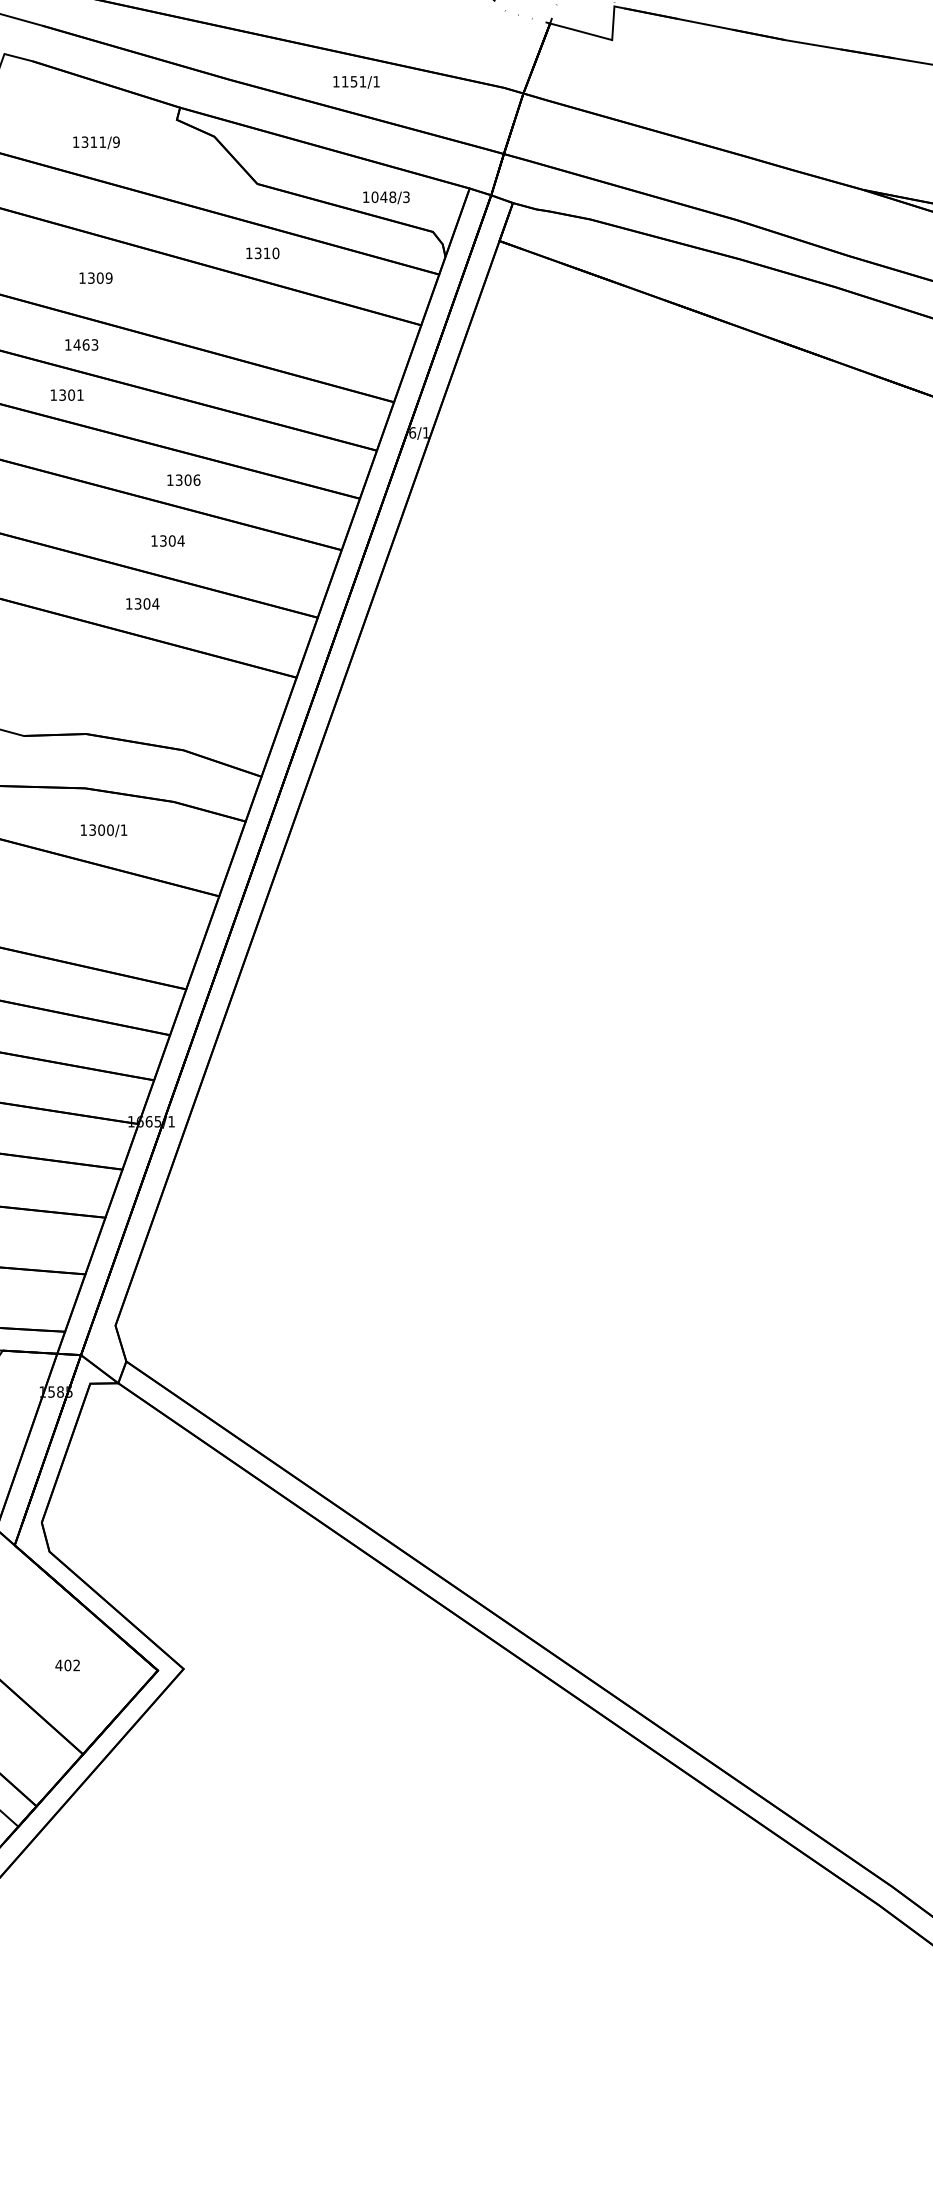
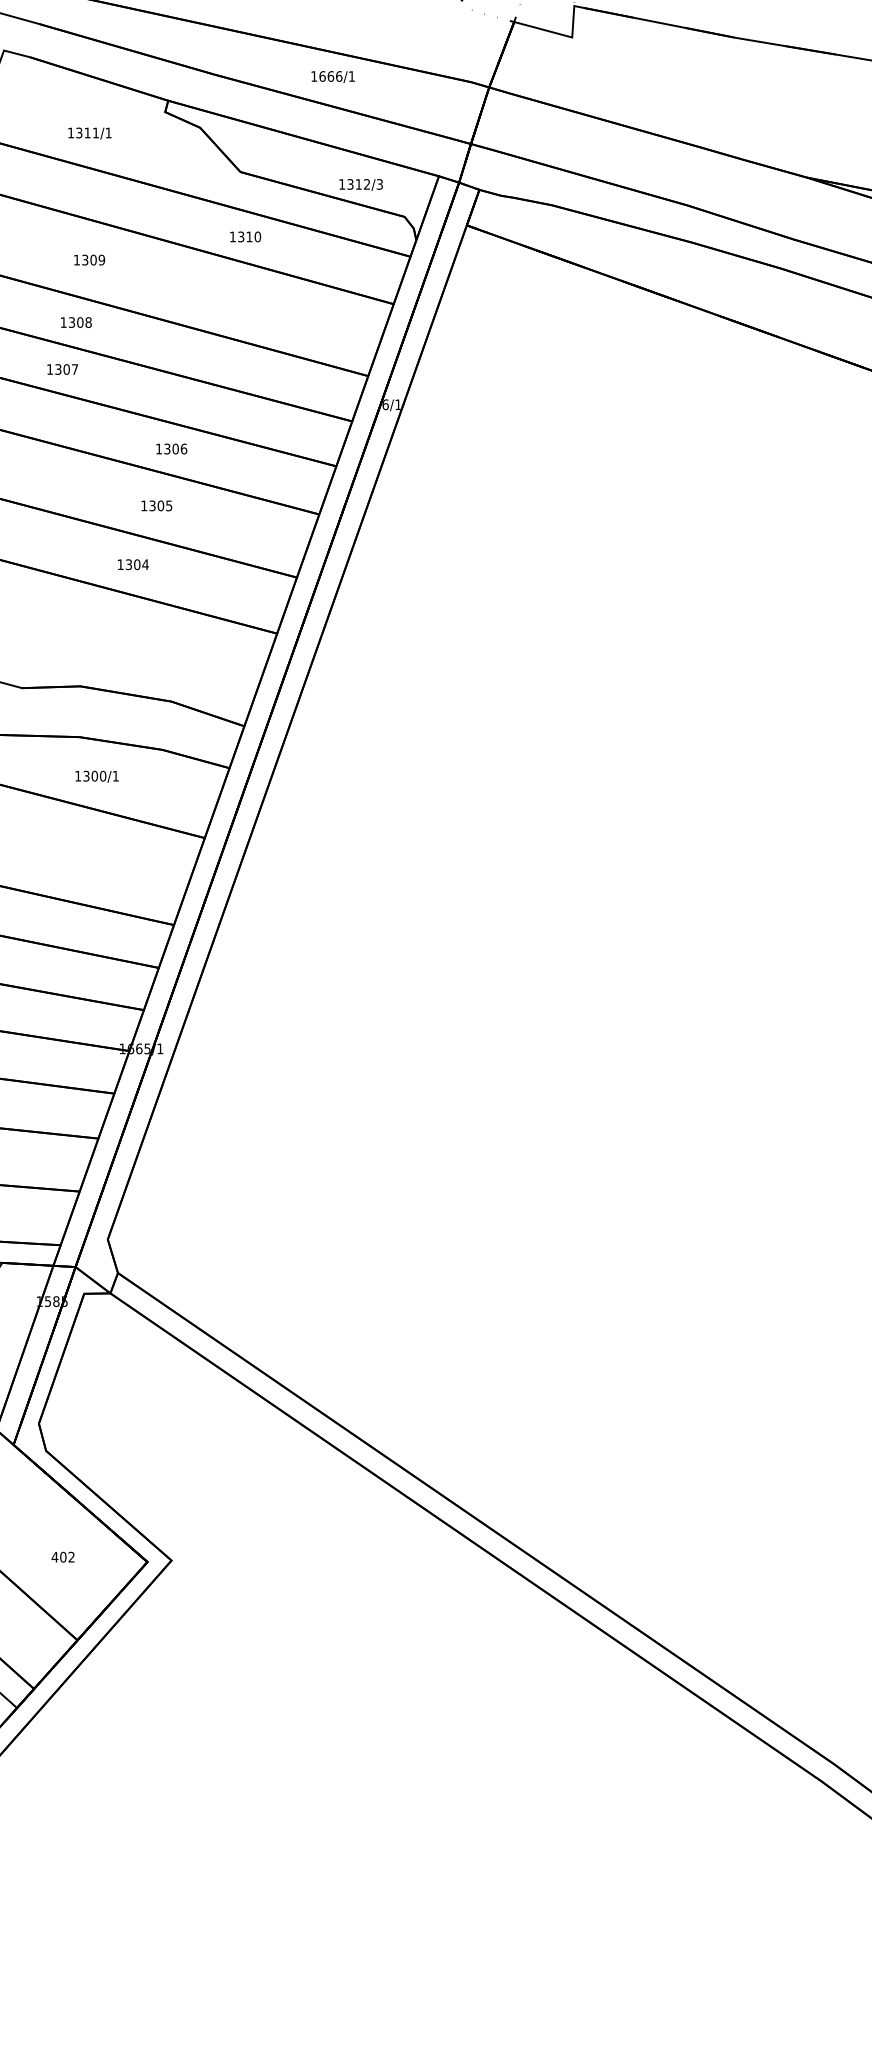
text: (353, 81) -> (330, 76), 1151/1 -> 1666/1
text: (116, 142) -> (108, 133), 1311/9 -> 1311/1
text: (383, 197) -> (358, 184), 1048/3 -> 1312/3
text: (85, 344) -> (79, 322), 1463 -> 1308
text: (80, 394) -> (75, 368), 1301 -> 1307
text: (180, 540) -> (168, 505), 1304 -> 1305

